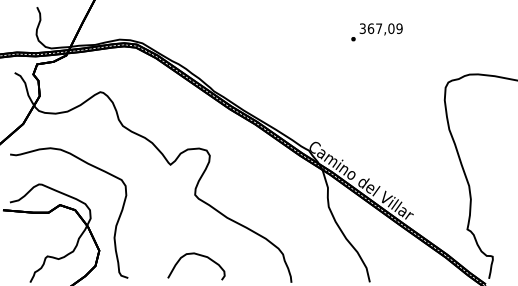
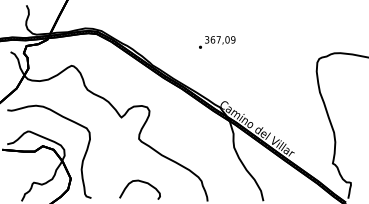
text: (376, 32) -> (216, 42), moved

